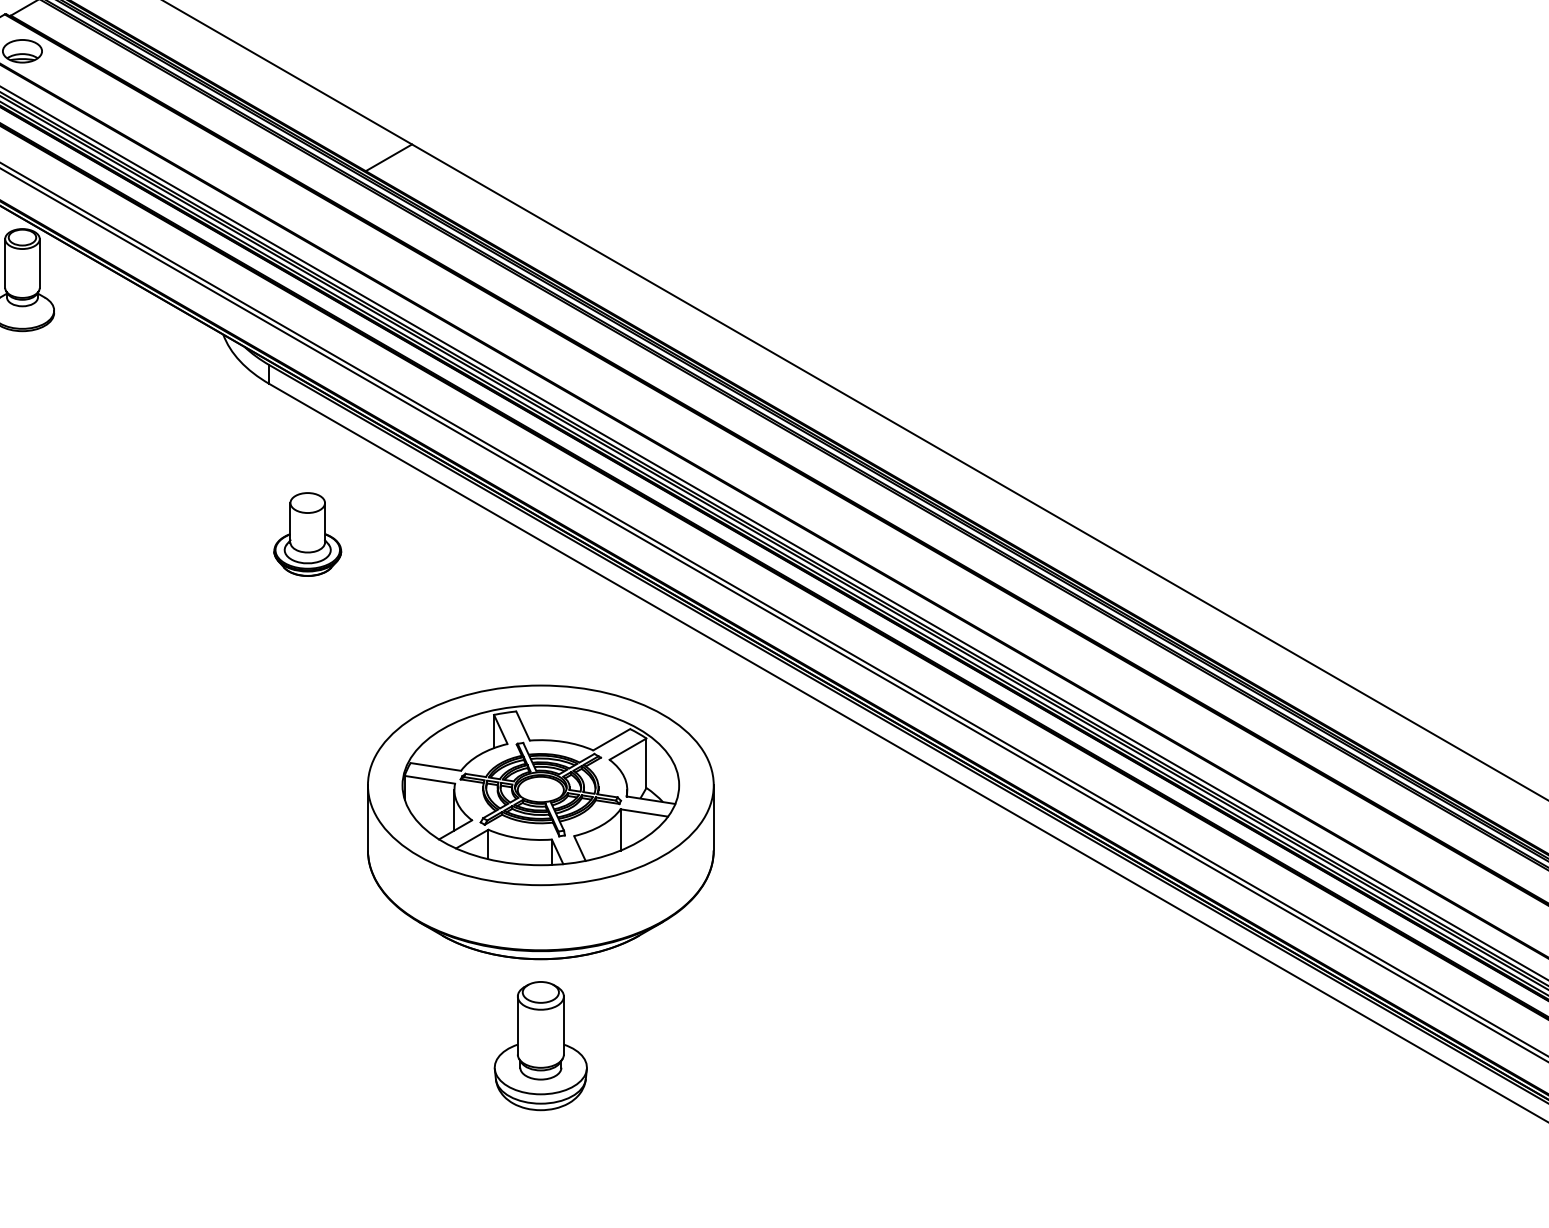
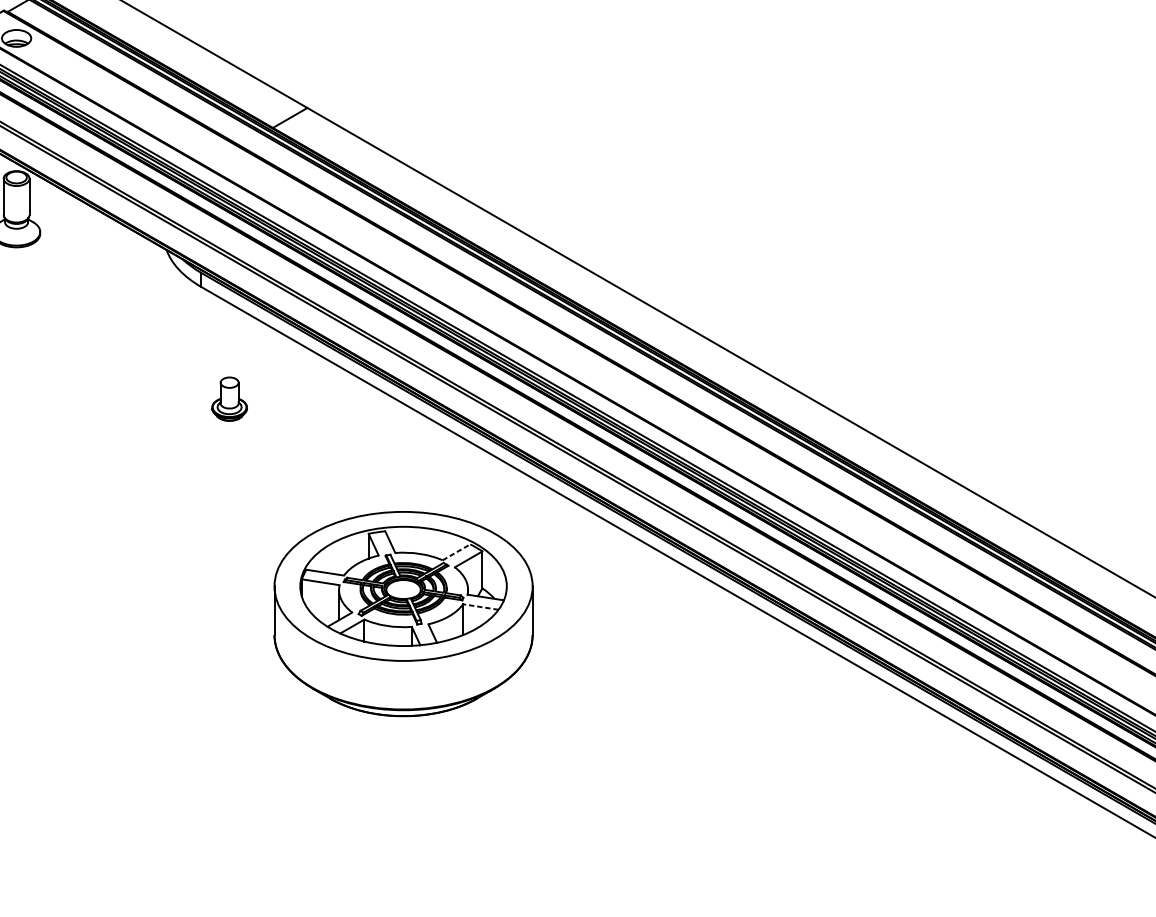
part: (307, 534) -> (229, 399), size x0.7
line: (612, 739) -> (457, 552), solid -> dashed
line: (643, 812) -> (480, 606), solid -> dashed
part: (540, 1046) -> (403, 781), removed

